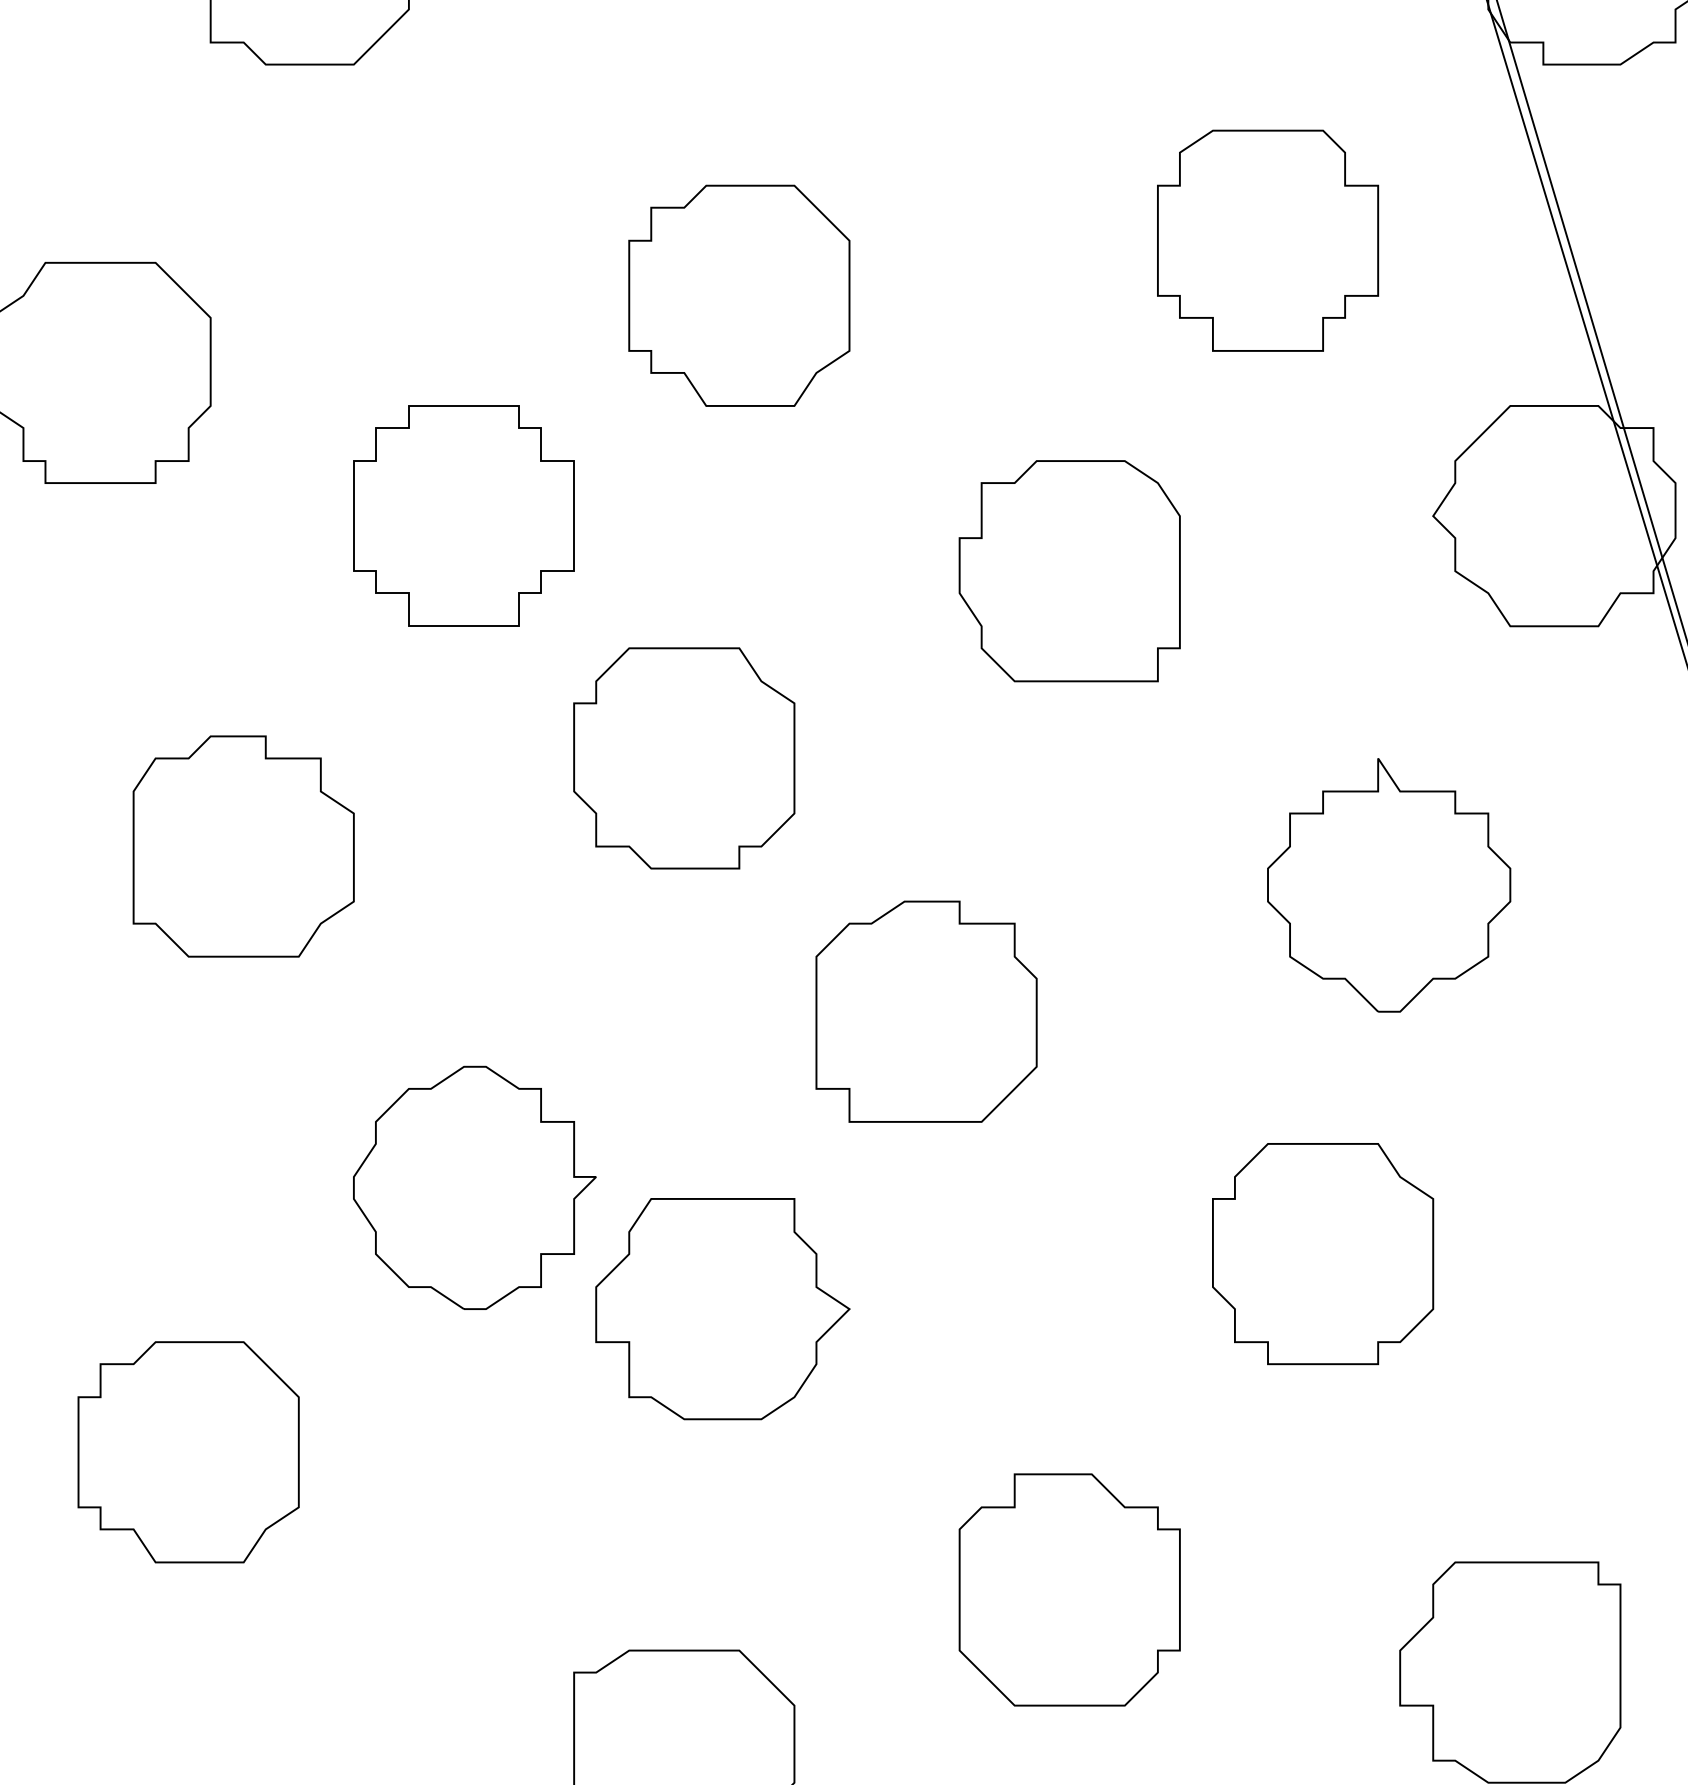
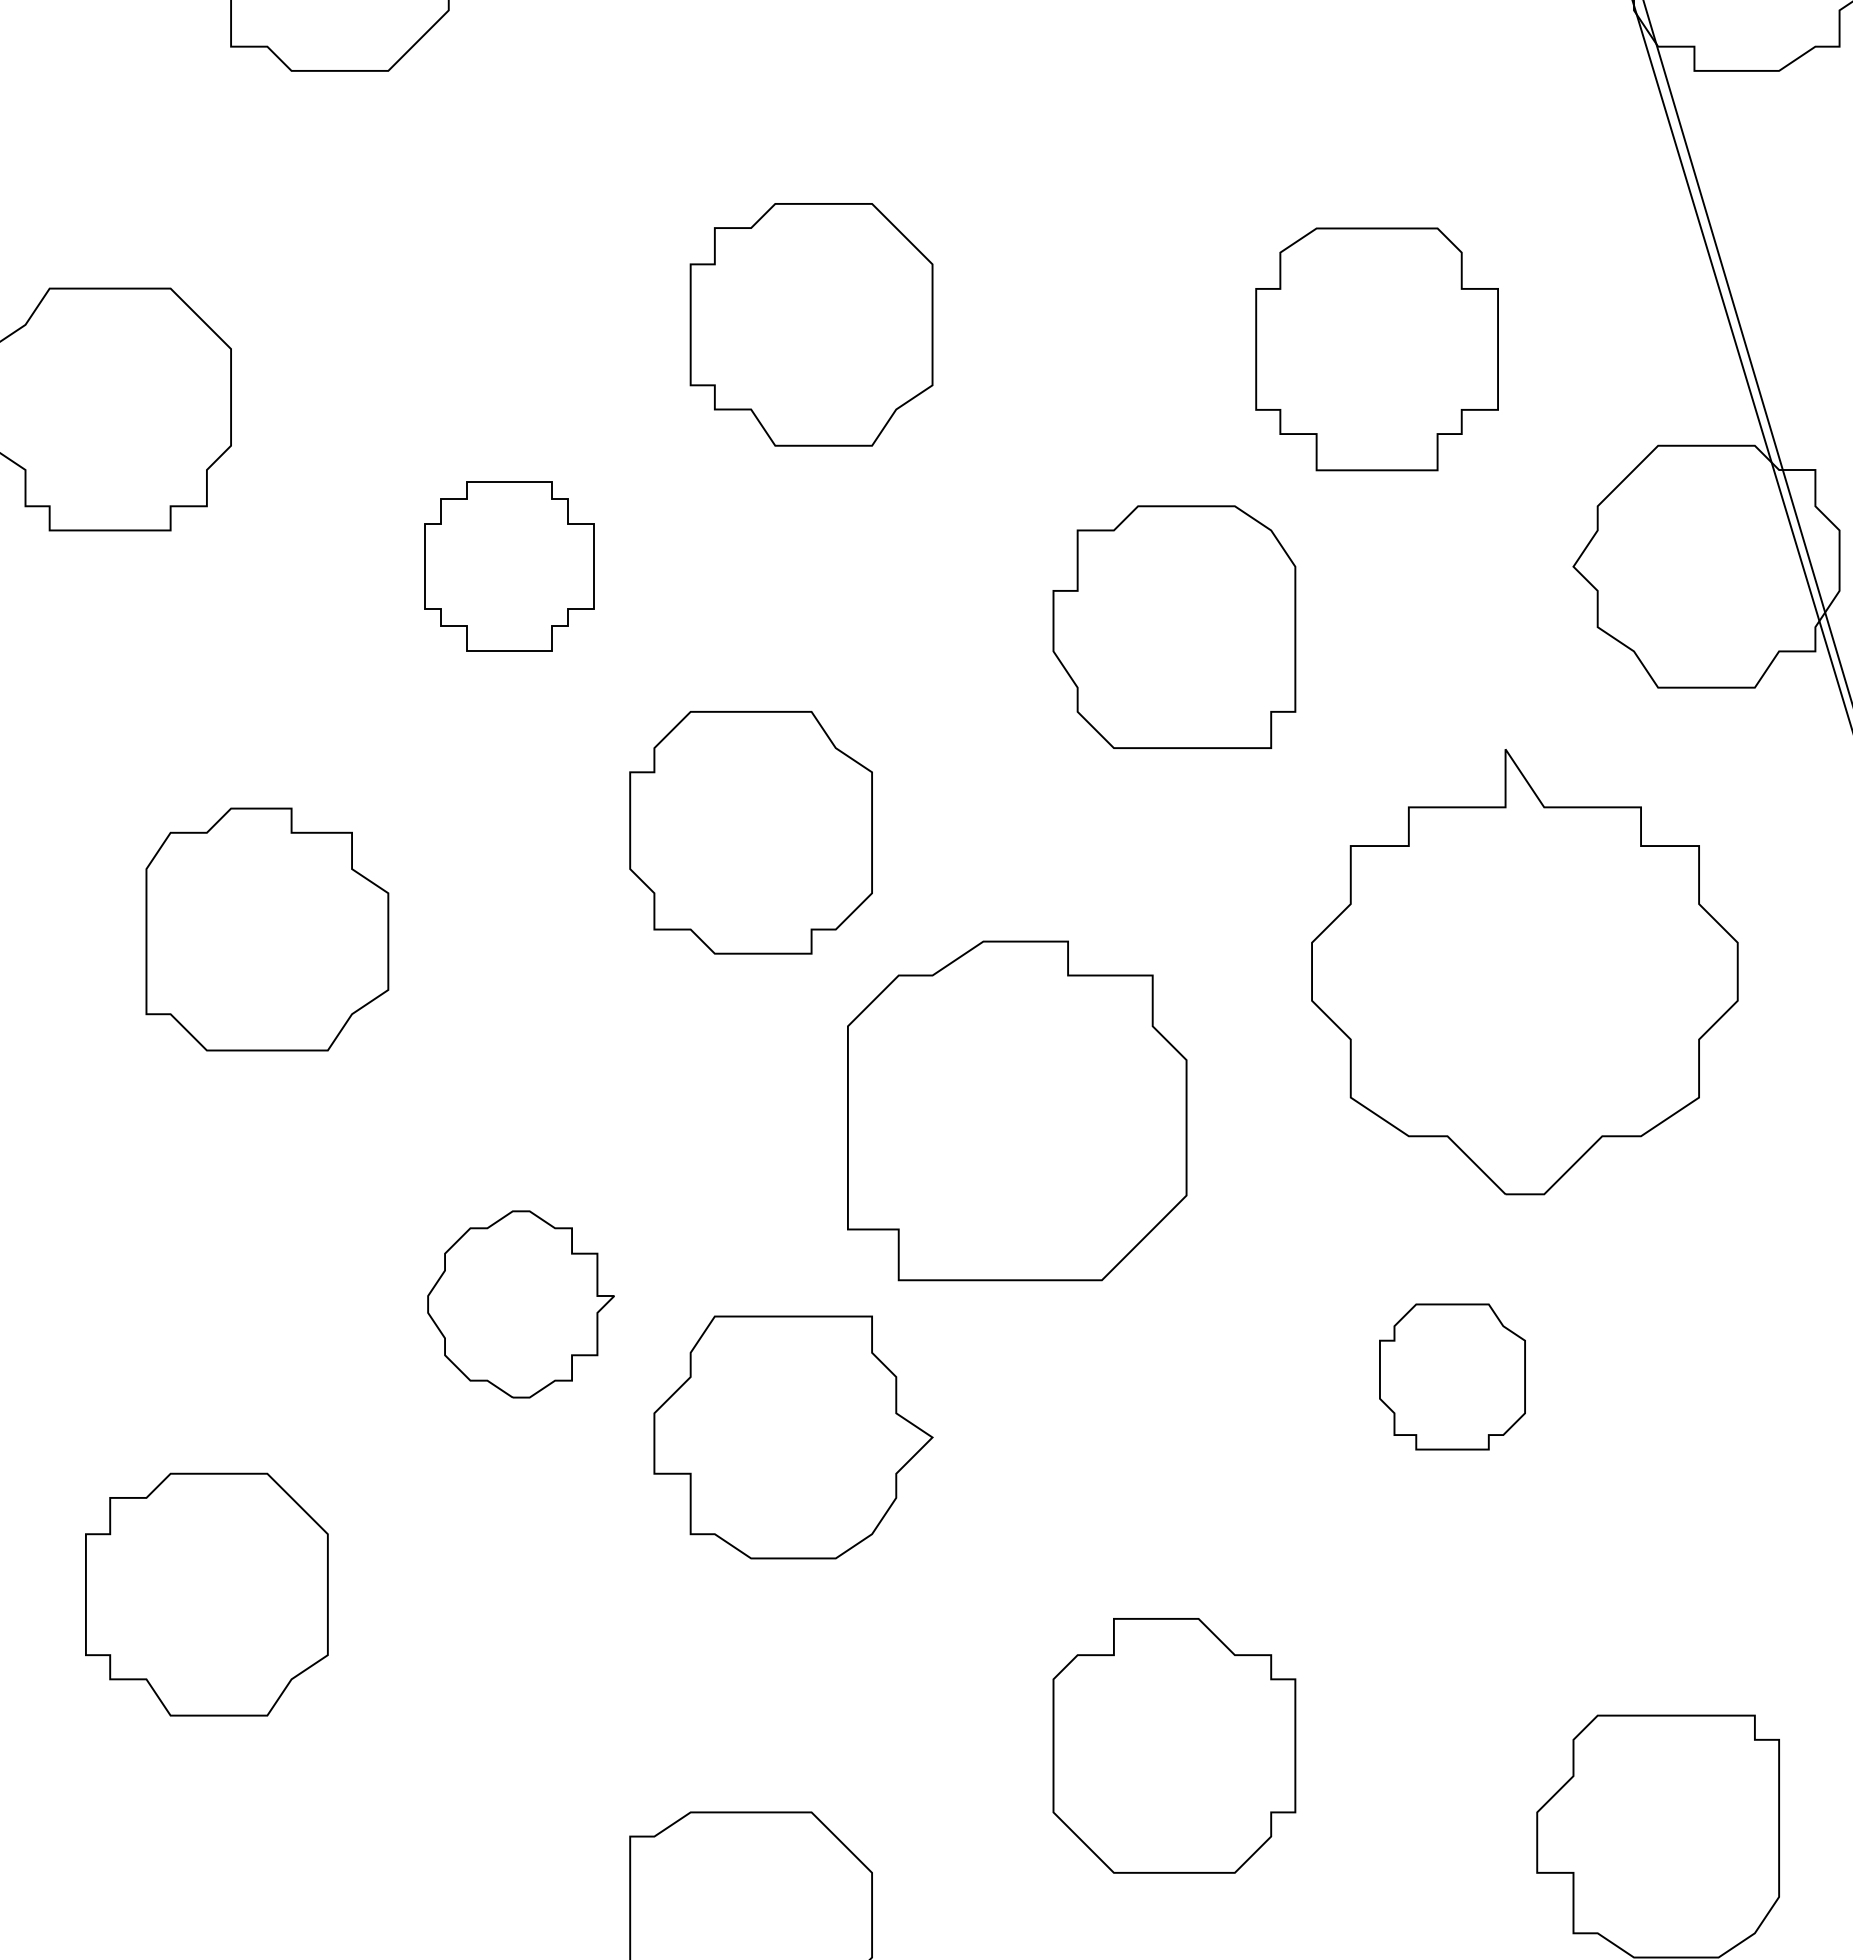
part: (1267, 240) -> (1376, 349), moved
part: (463, 515) -> (508, 566), size x0.7
part: (1389, 884) -> (1525, 971), size x1.6
part: (925, 1011) -> (1016, 1110), size x1.4
part: (474, 1188) -> (520, 1304), size x0.7
part: (1323, 1253) -> (1452, 1376), size x0.6

